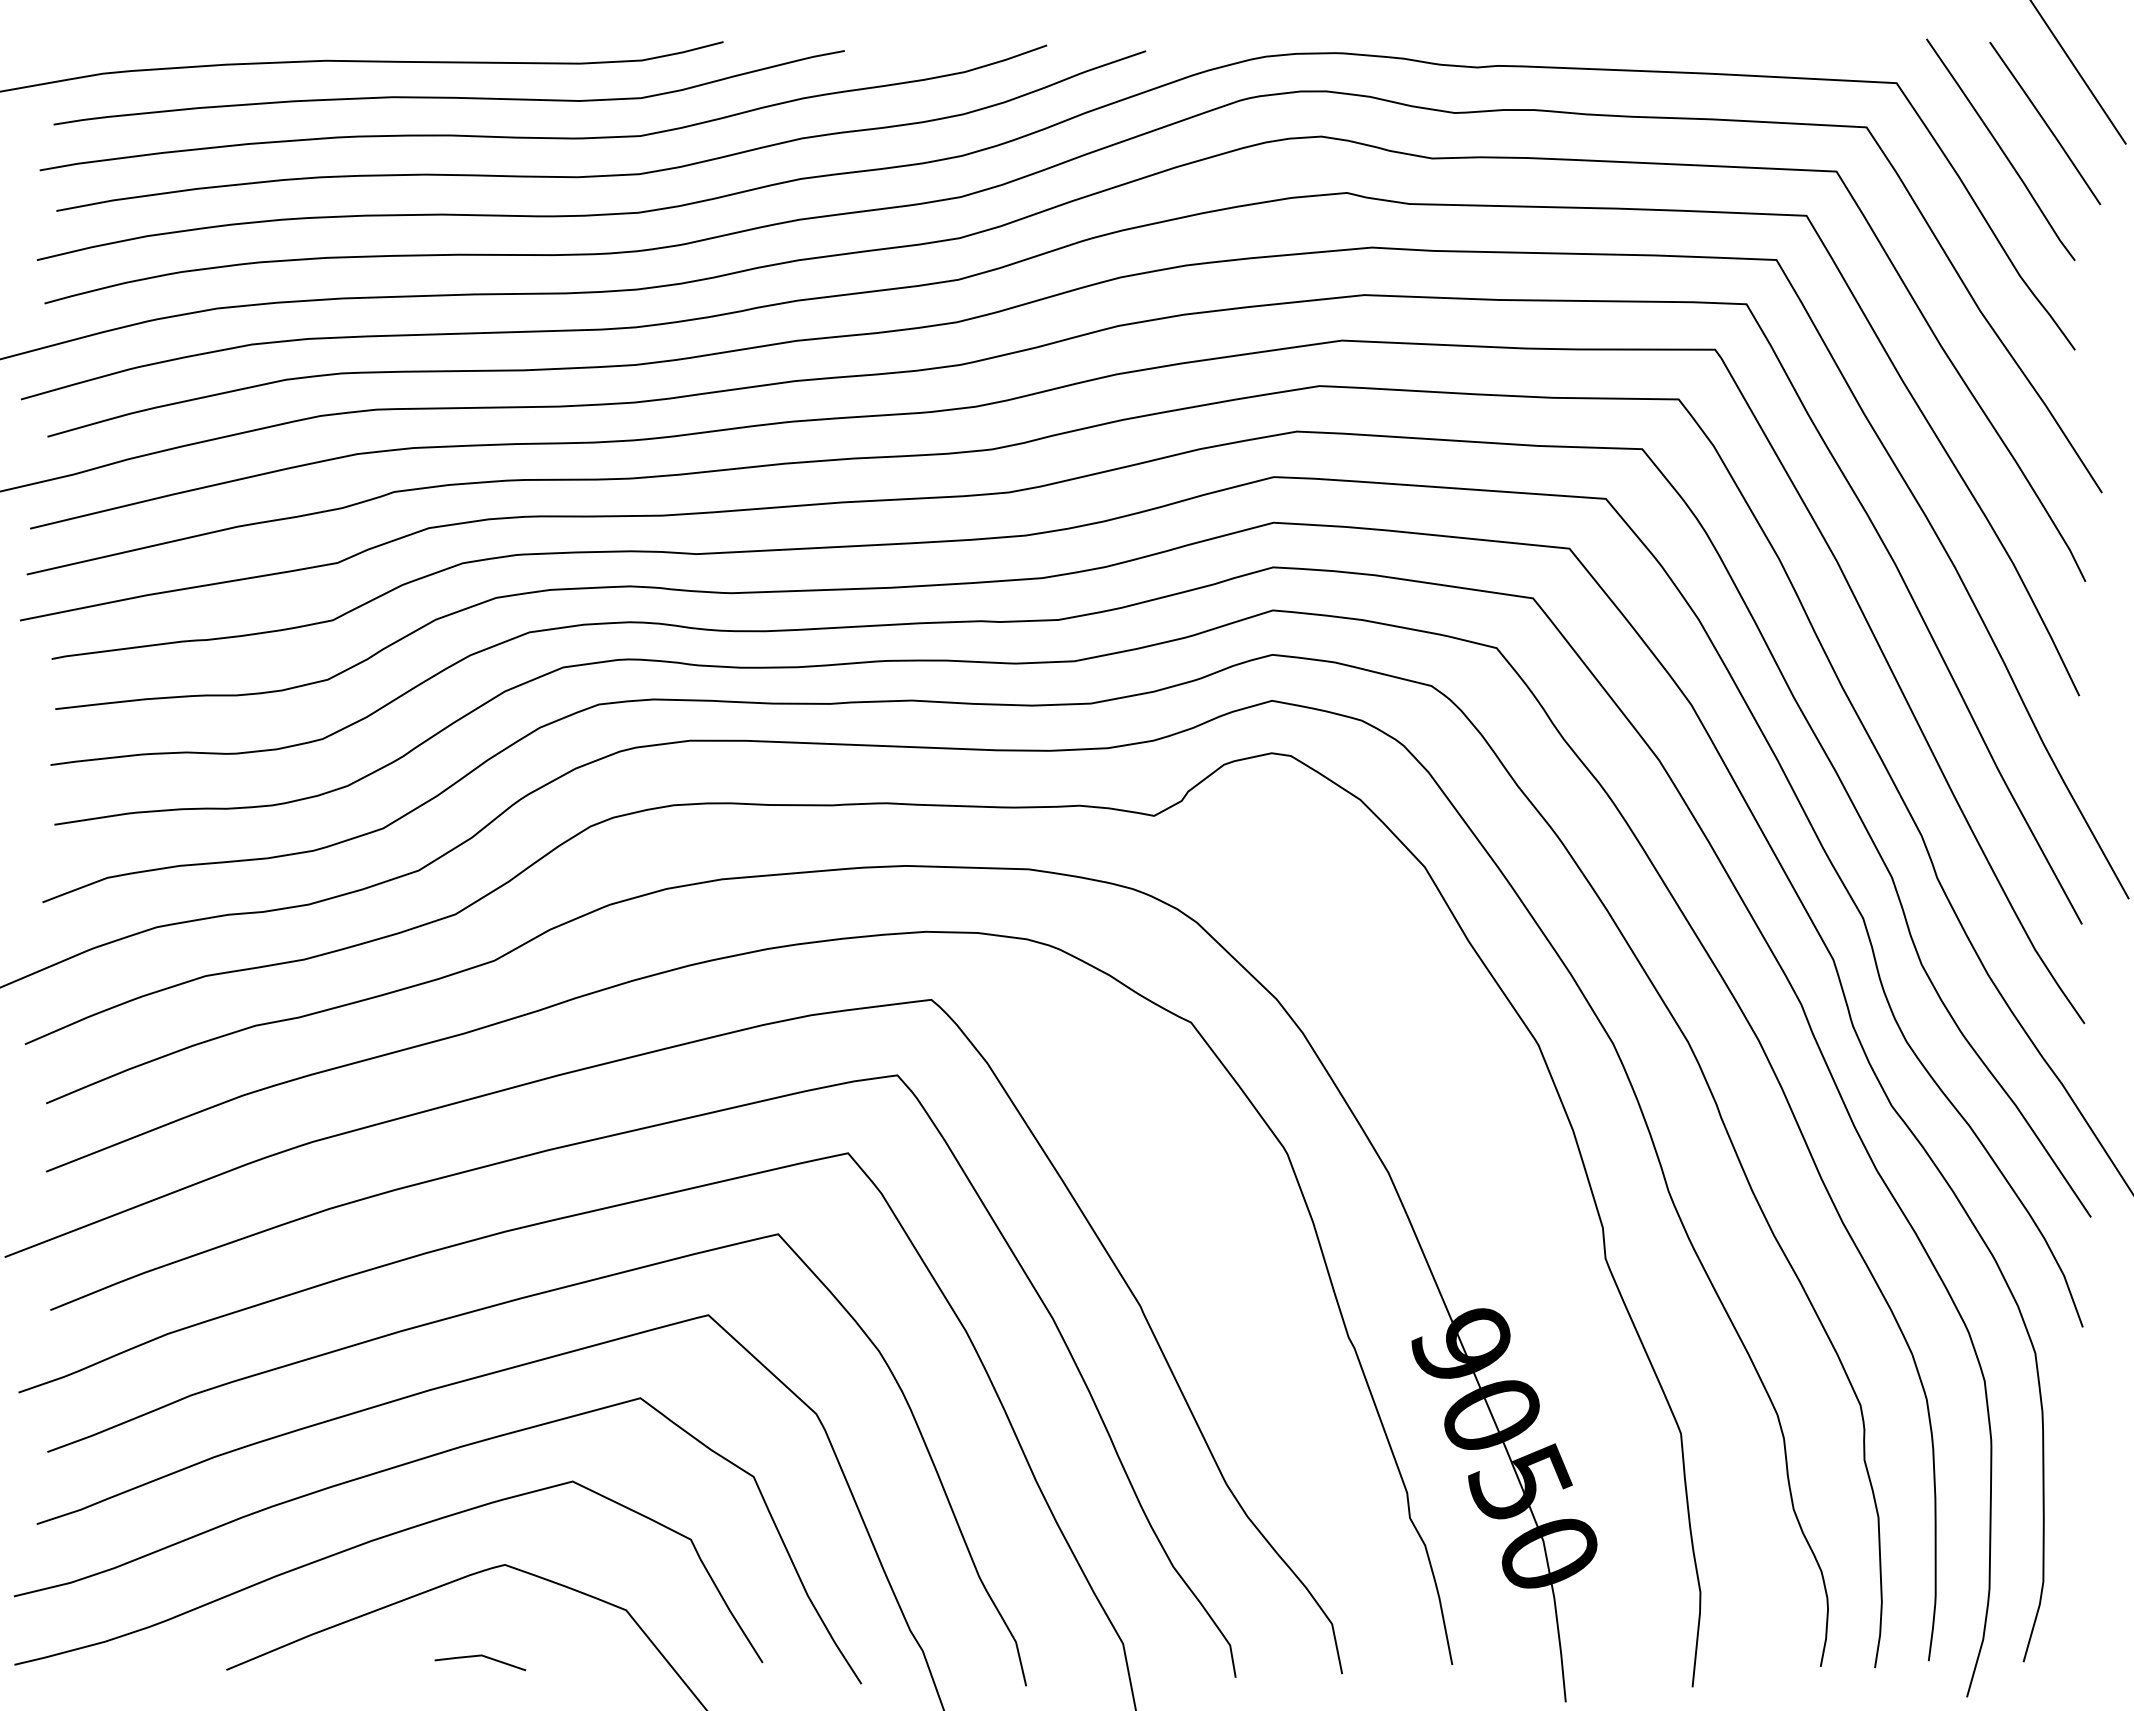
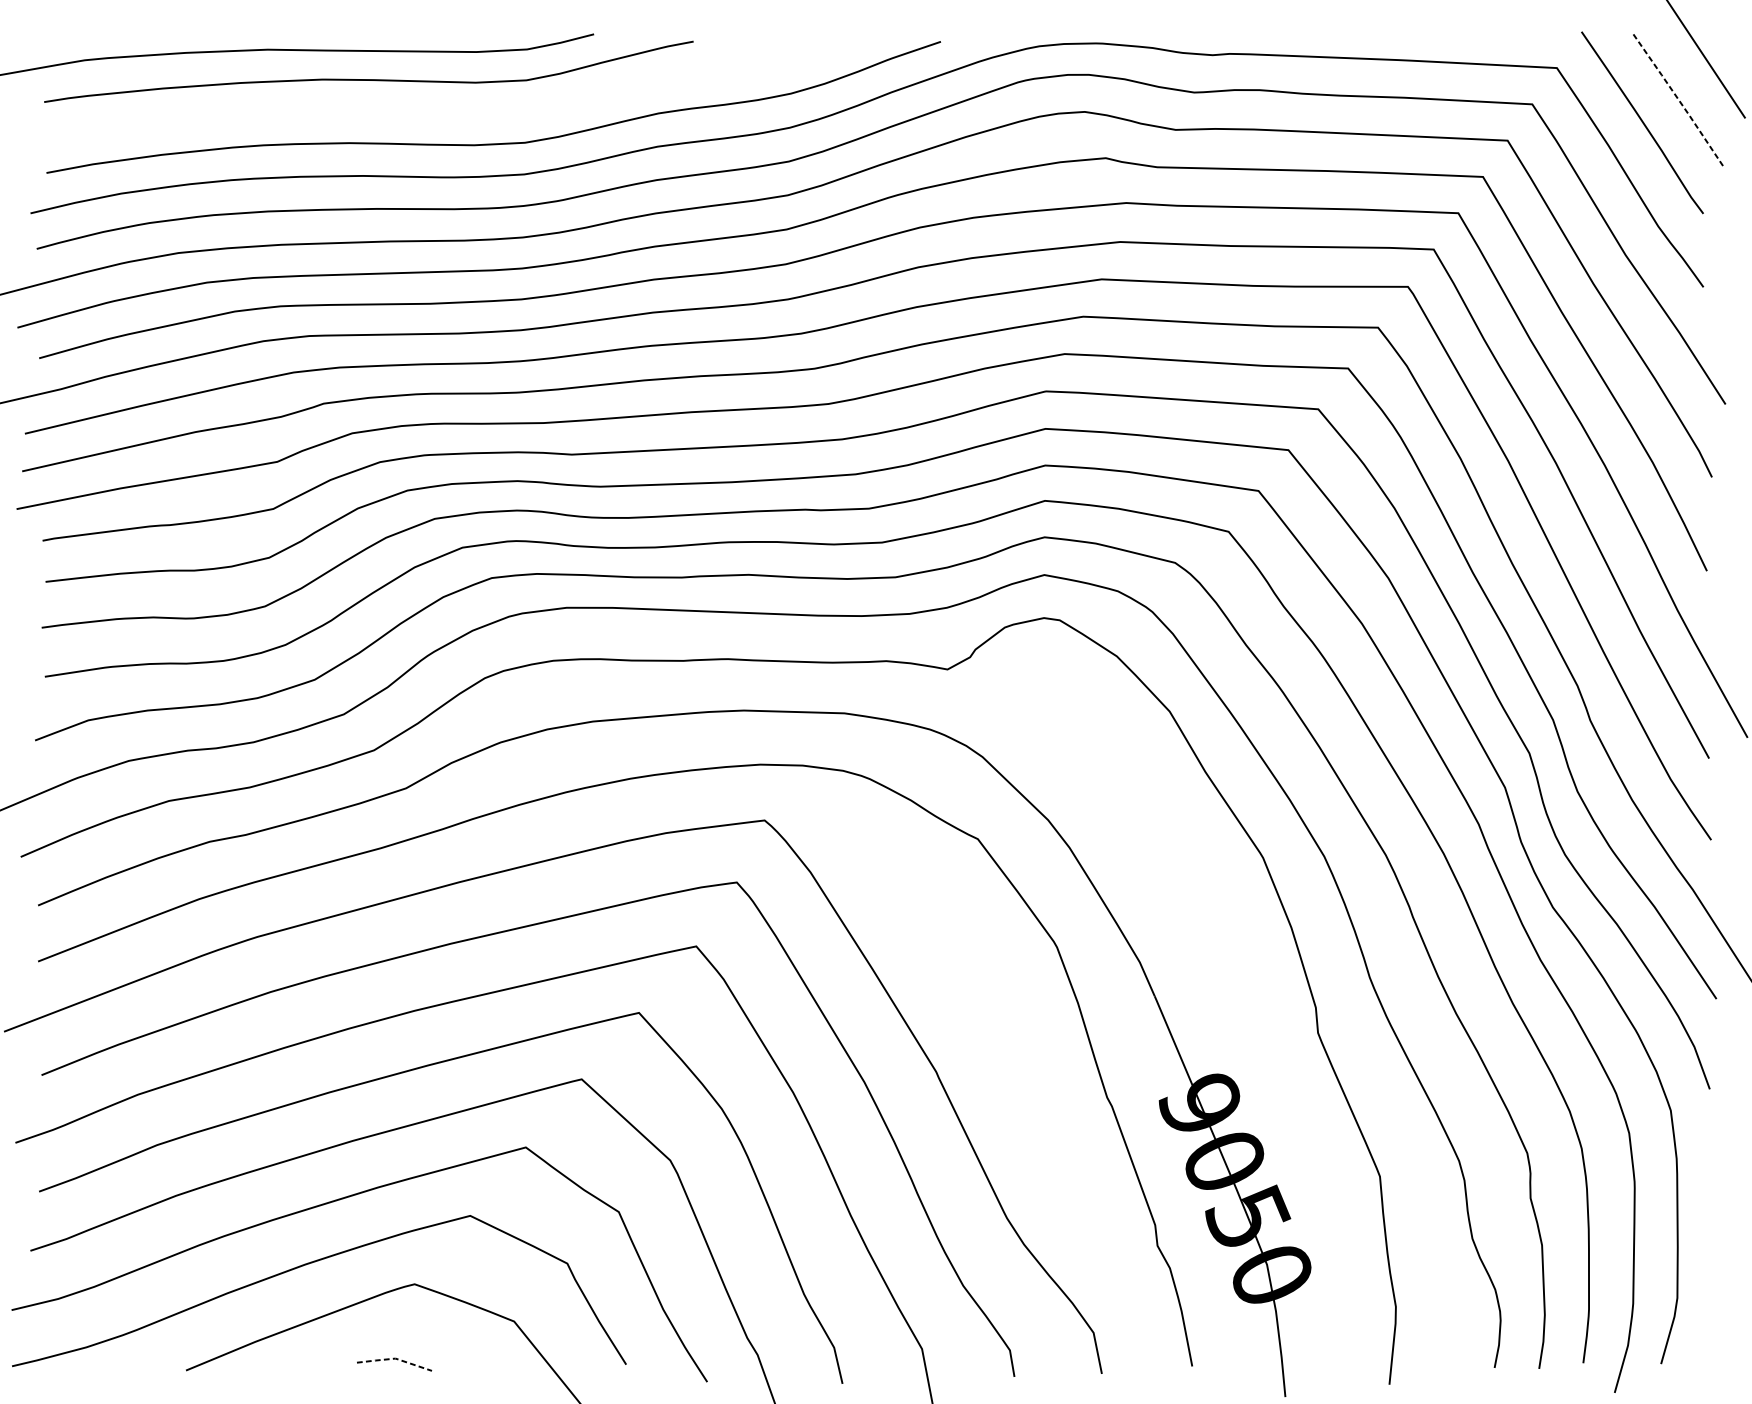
line: (2046, 123) -> (1679, 101), solid -> dashed
curve: (543, 137) -> (446, 112), removed
line: (481, 1655) -> (395, 1358), solid -> dashed

